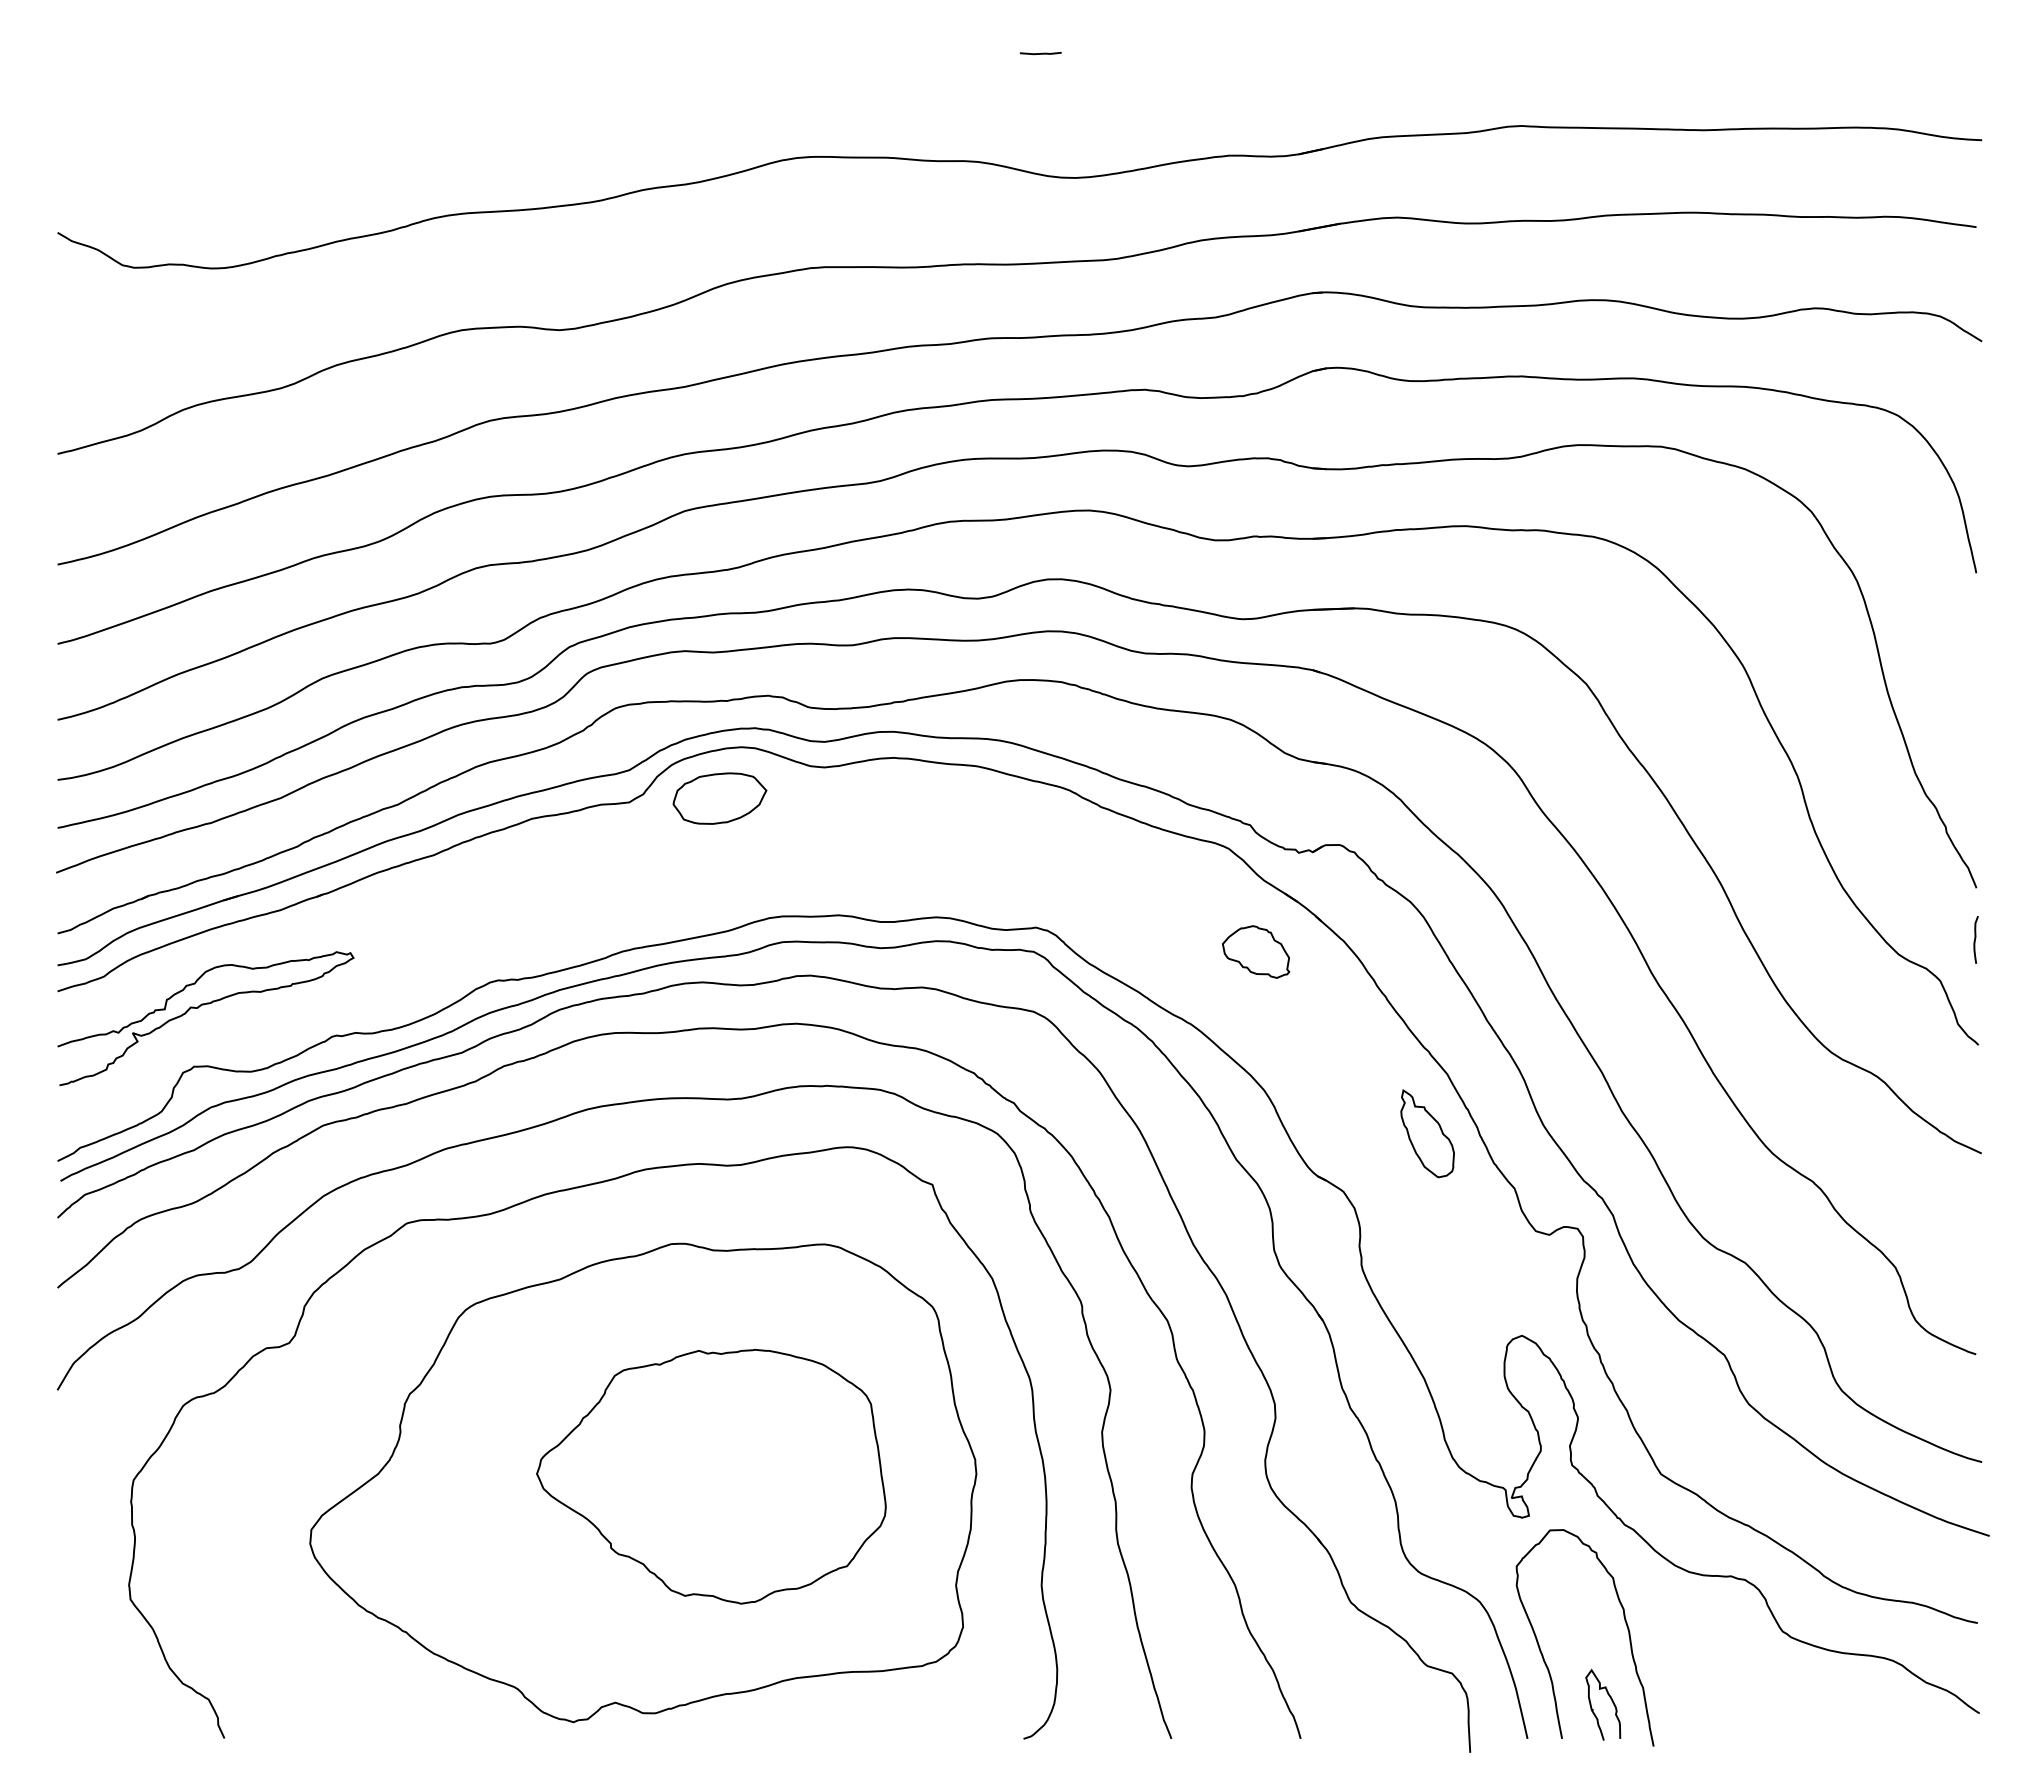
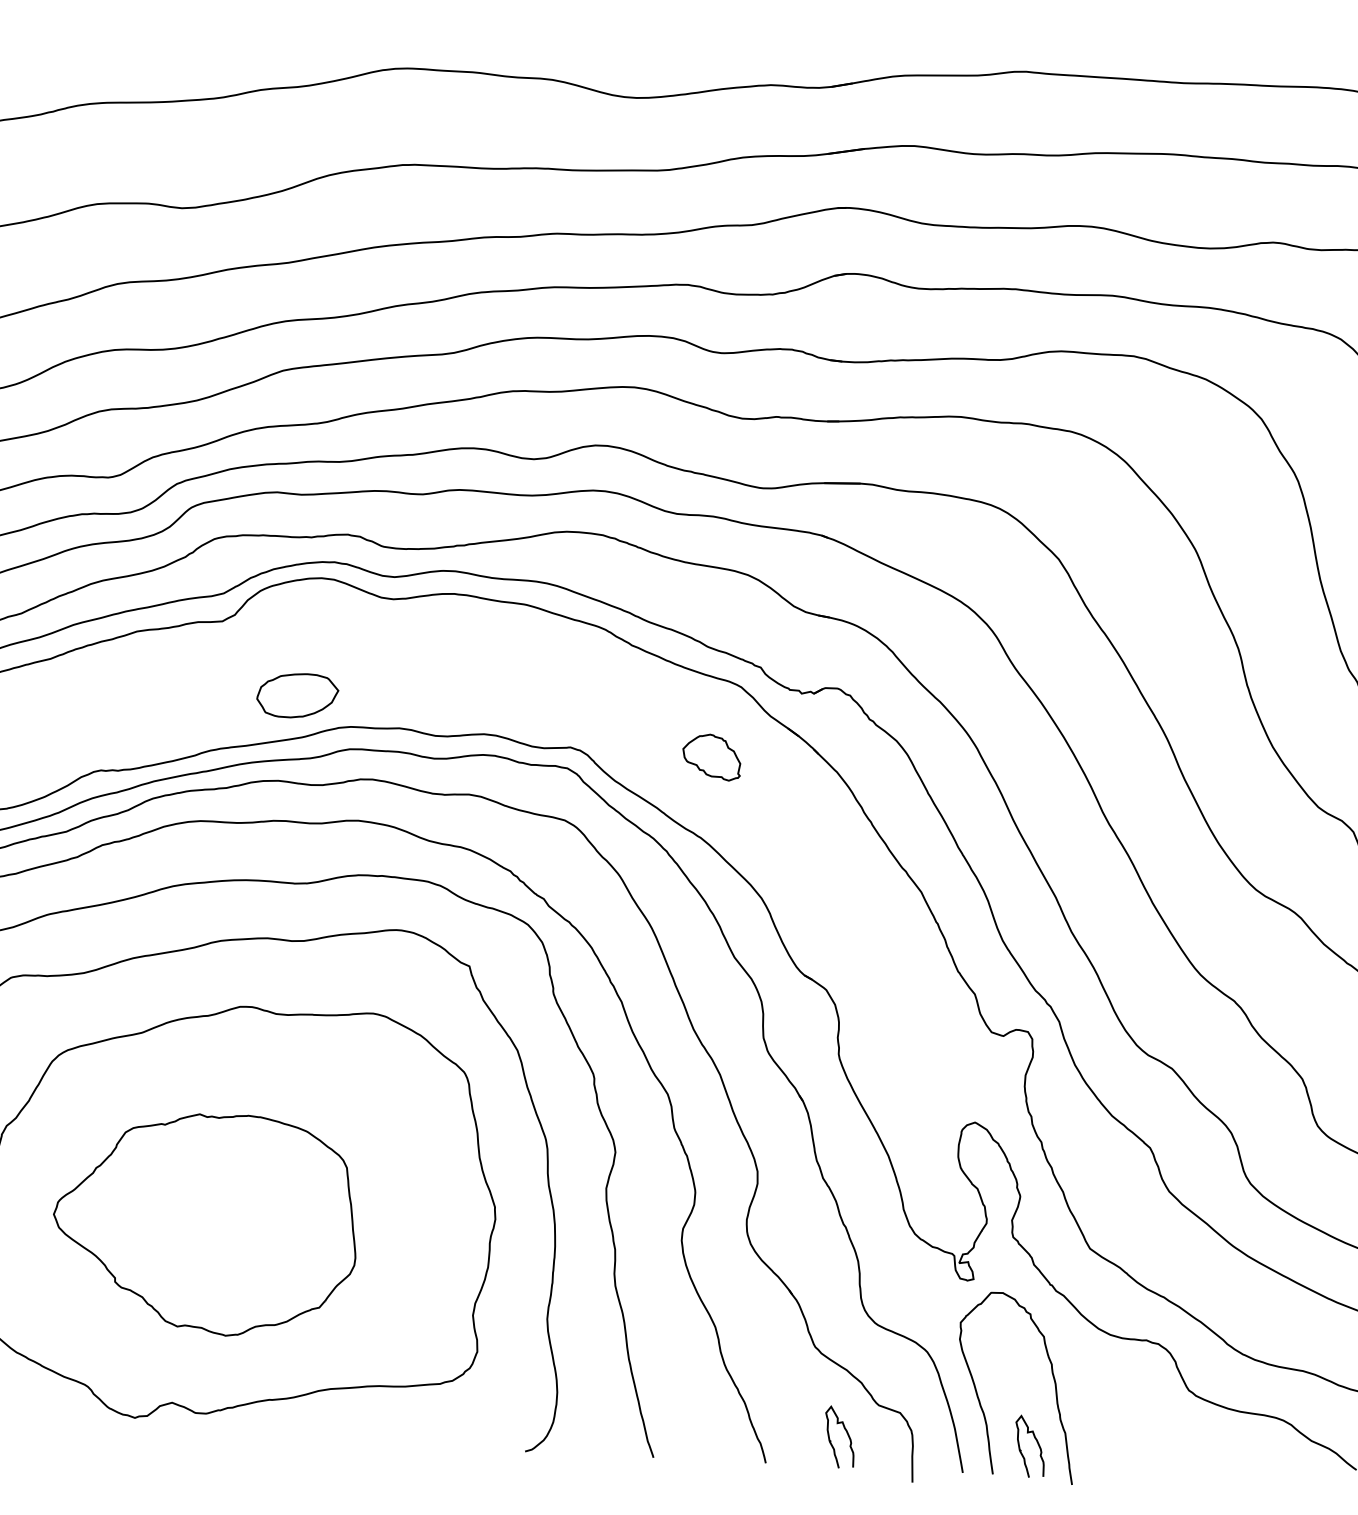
part: (719, 798) -> (297, 695), moved
part: (1256, 951) -> (712, 756), moved
part: (1427, 1133) -> (901, 942), removed
part: (711, 1476) -> (205, 1223), moved
curve: (1392, 1701) -> (847, 1434), added

